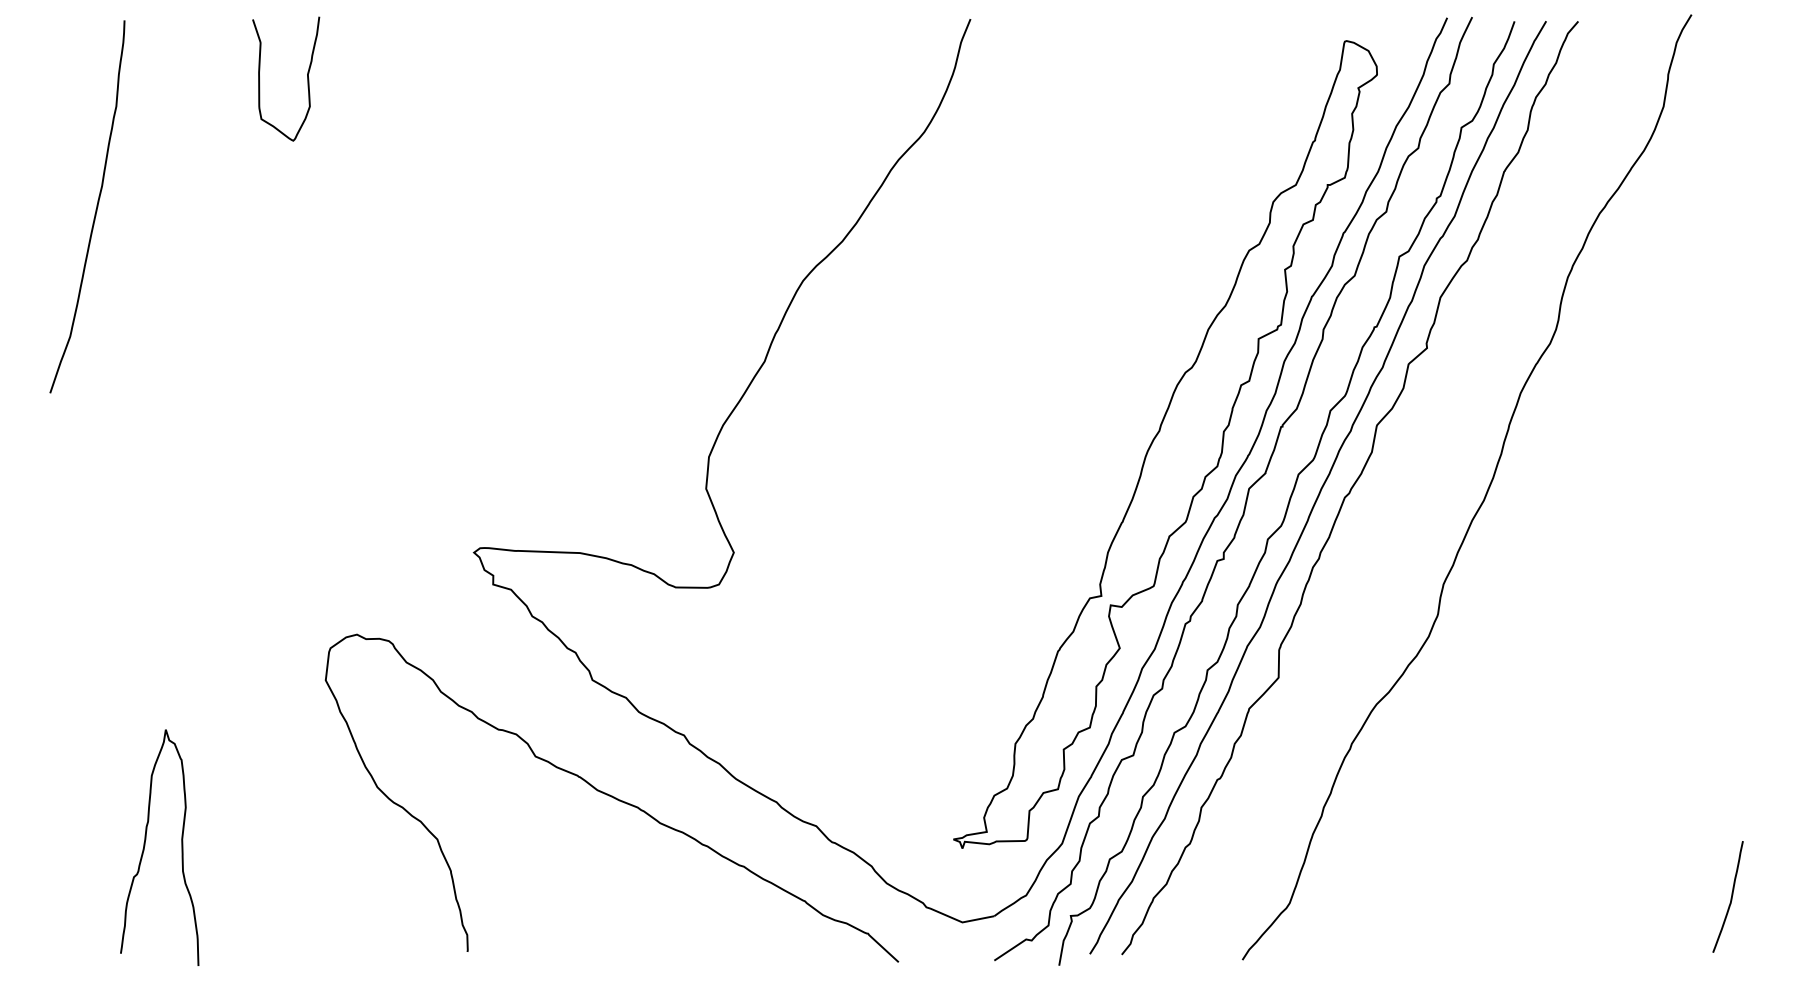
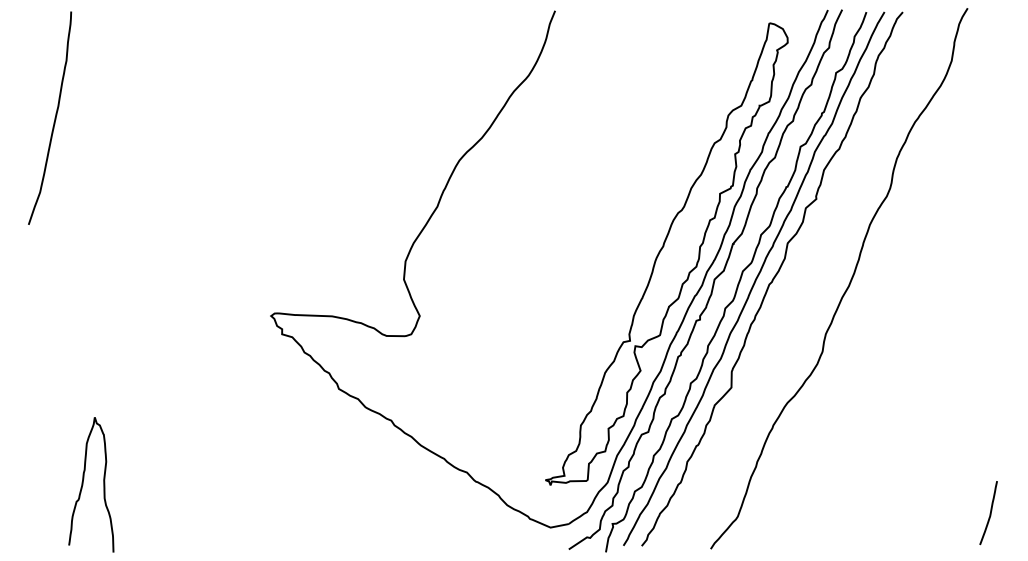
curve: (306, 79) -> (175, 45), removed
curve: (610, 798) -> (349, 456), removed

